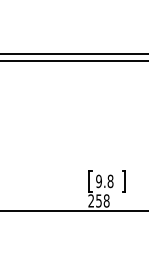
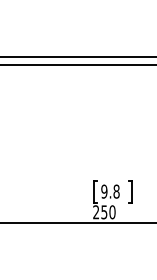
text: (106, 201) -> (112, 212), 258 -> 250

